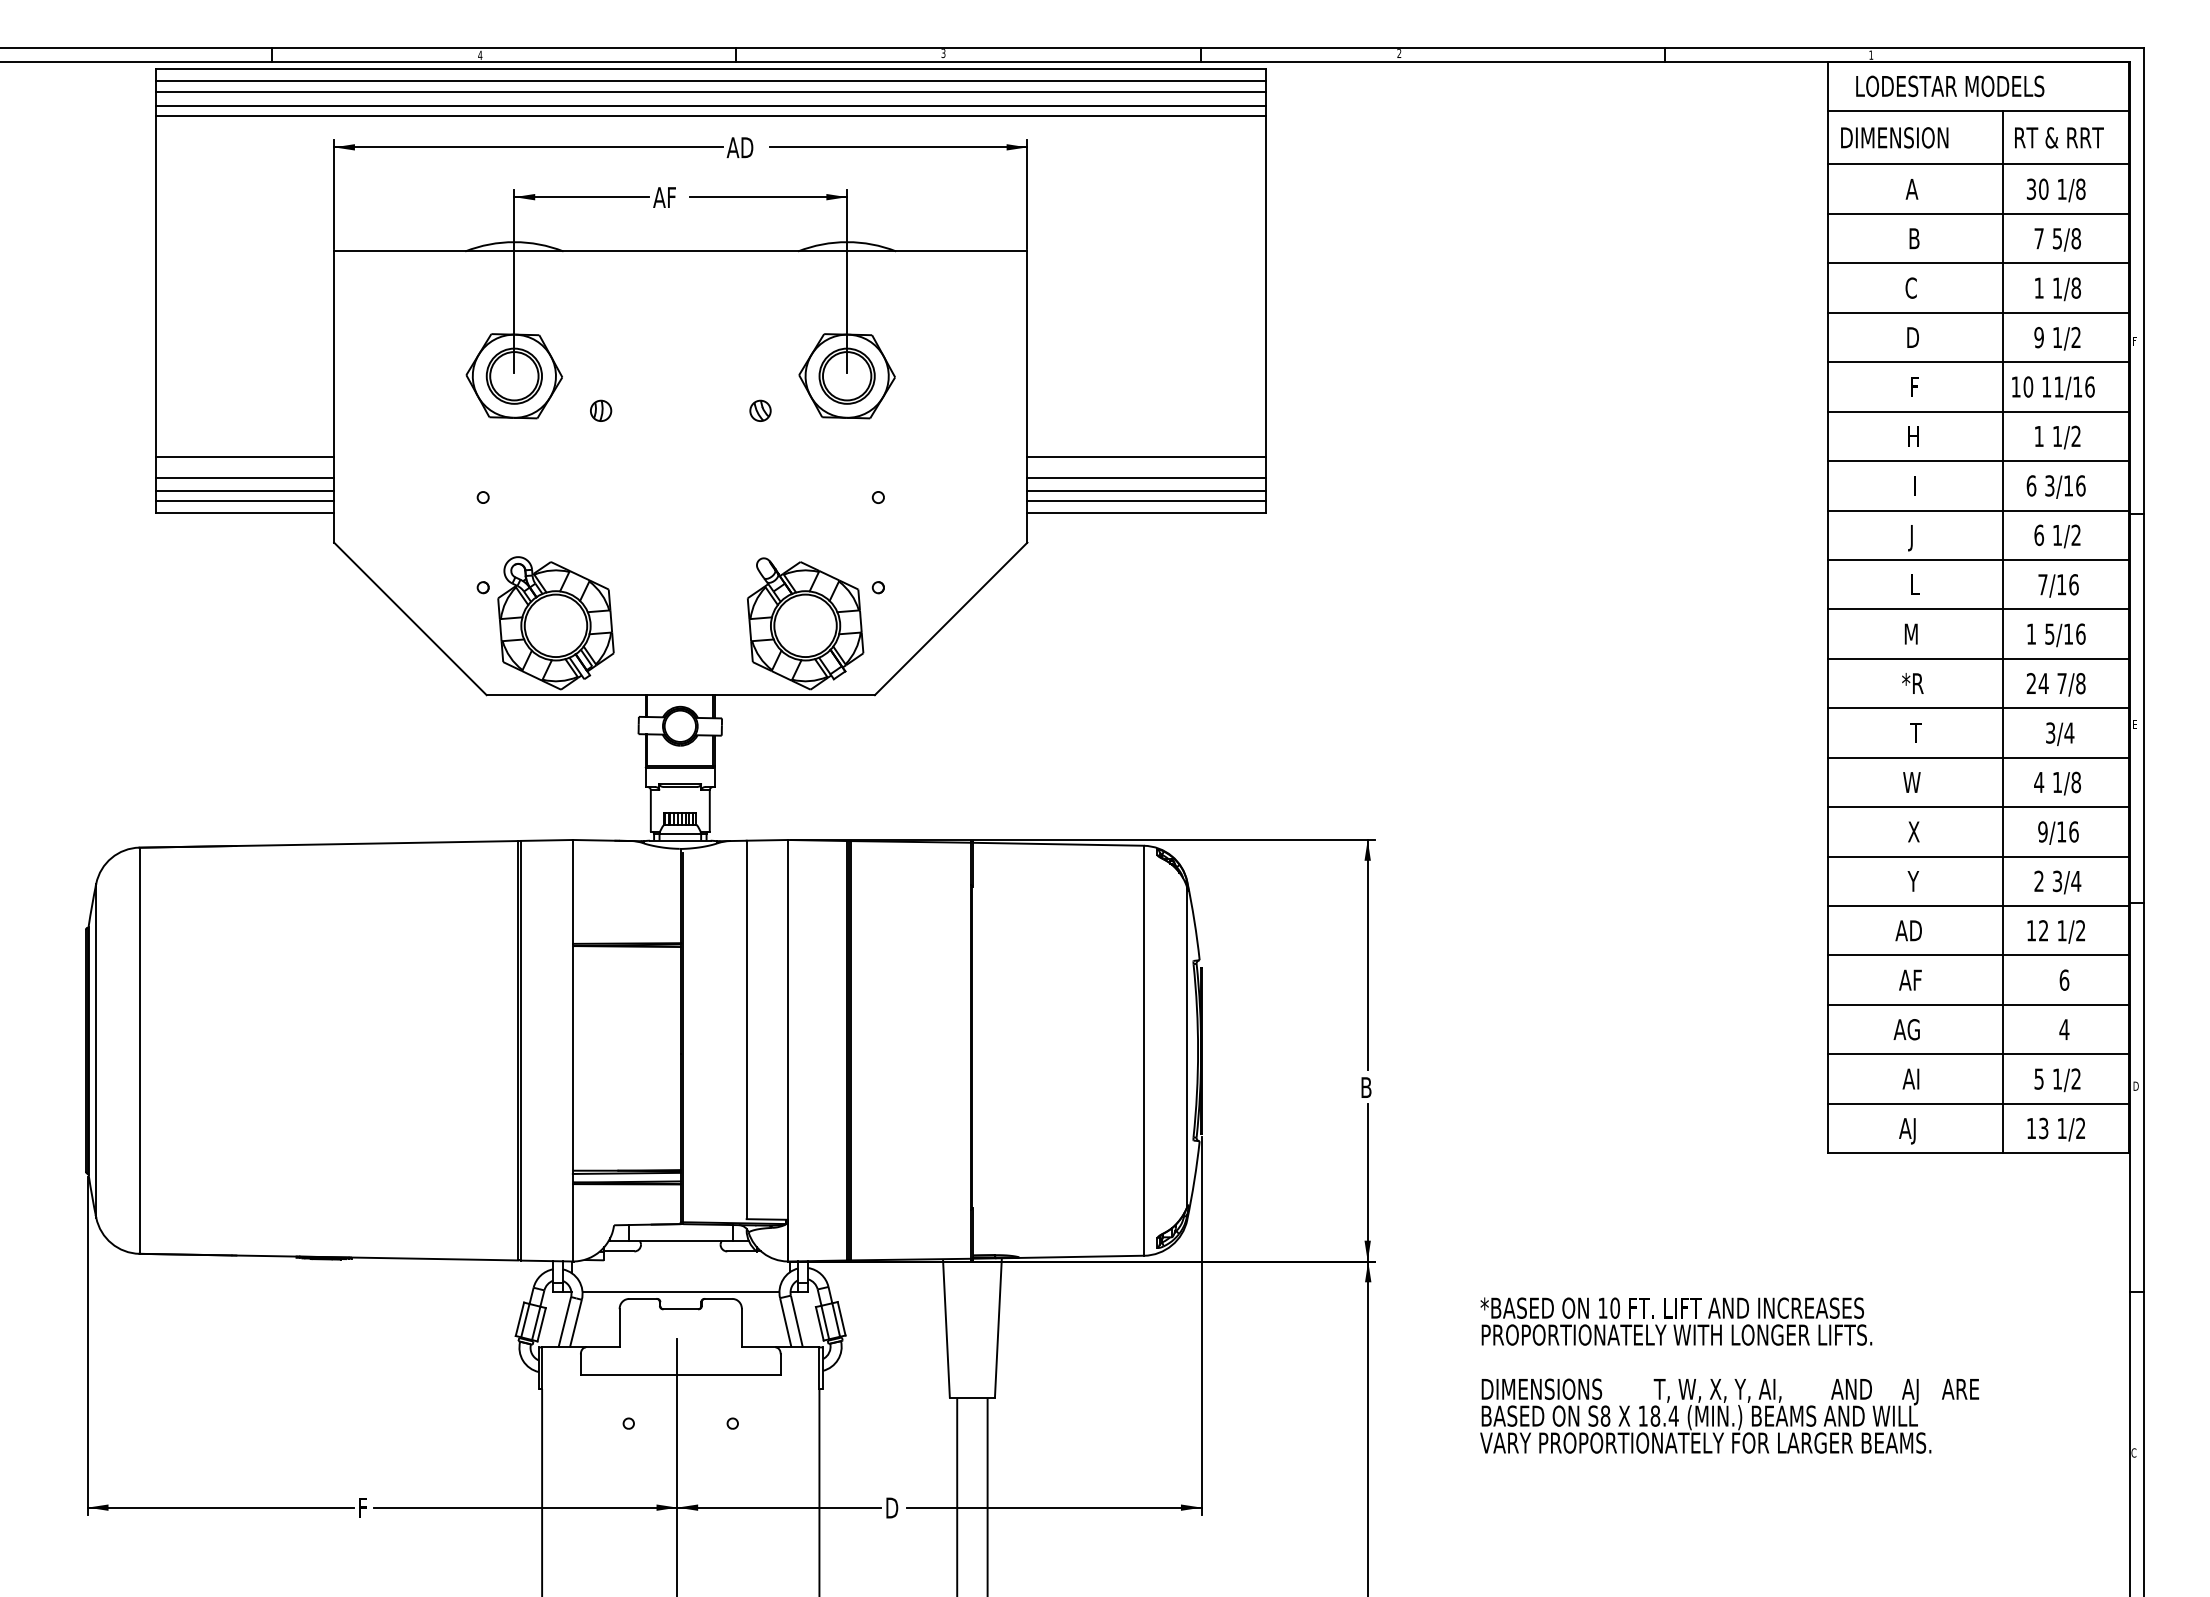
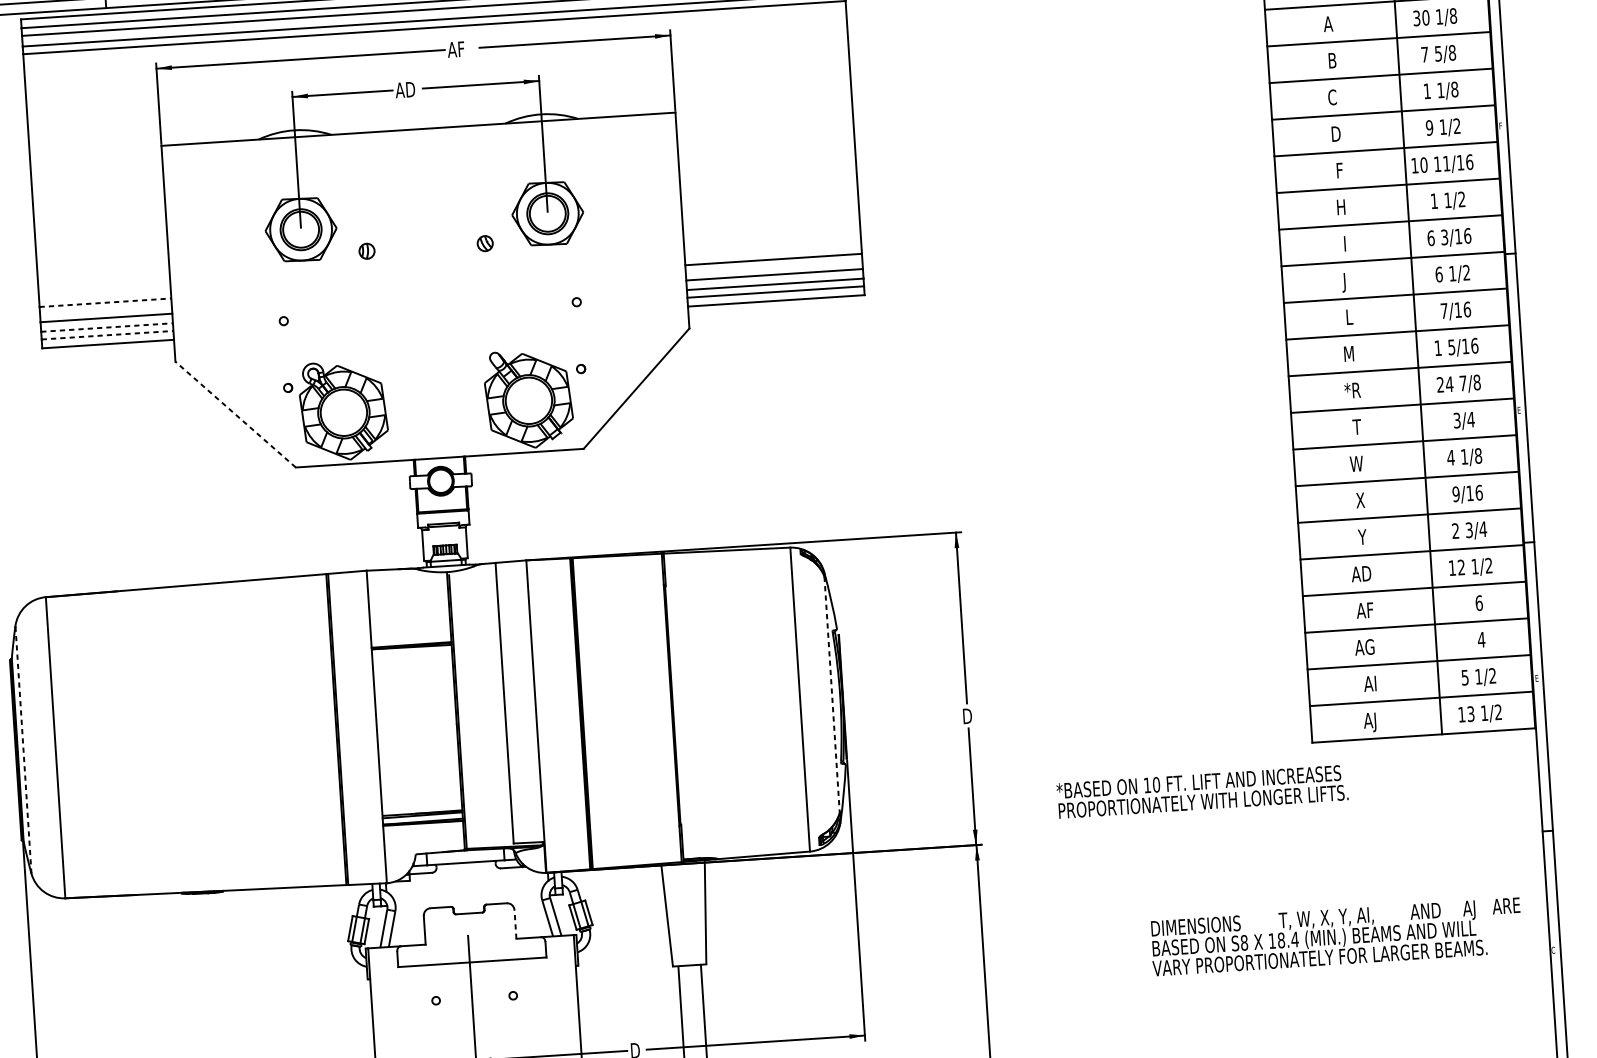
text: (748, 147) -> (463, 48), AD -> AF
text: (674, 197) -> (411, 89), AF -> AD
line: (245, 457) -> (105, 302), solid -> dashed
line: (245, 490) -> (107, 327), solid -> dashed
line: (245, 501) -> (107, 335), solid -> dashed
line: (410, 618) -> (235, 414), solid -> dashed
line: (1187, 1047) -> (832, 695), solid -> dashed
line: (96, 1050) -> (23, 749), solid -> dashed
text: (2135, 1085) -> (1536, 677), D -> E
text: (1368, 1087) -> (968, 716), B -> D
line: (680, 1291) -> (468, 900), removed
text: (1676, 1321) -> (1202, 791), moved
line: (742, 1327) -> (515, 924), solid -> dashed
text: (1729, 1415) -> (1336, 936), moved

